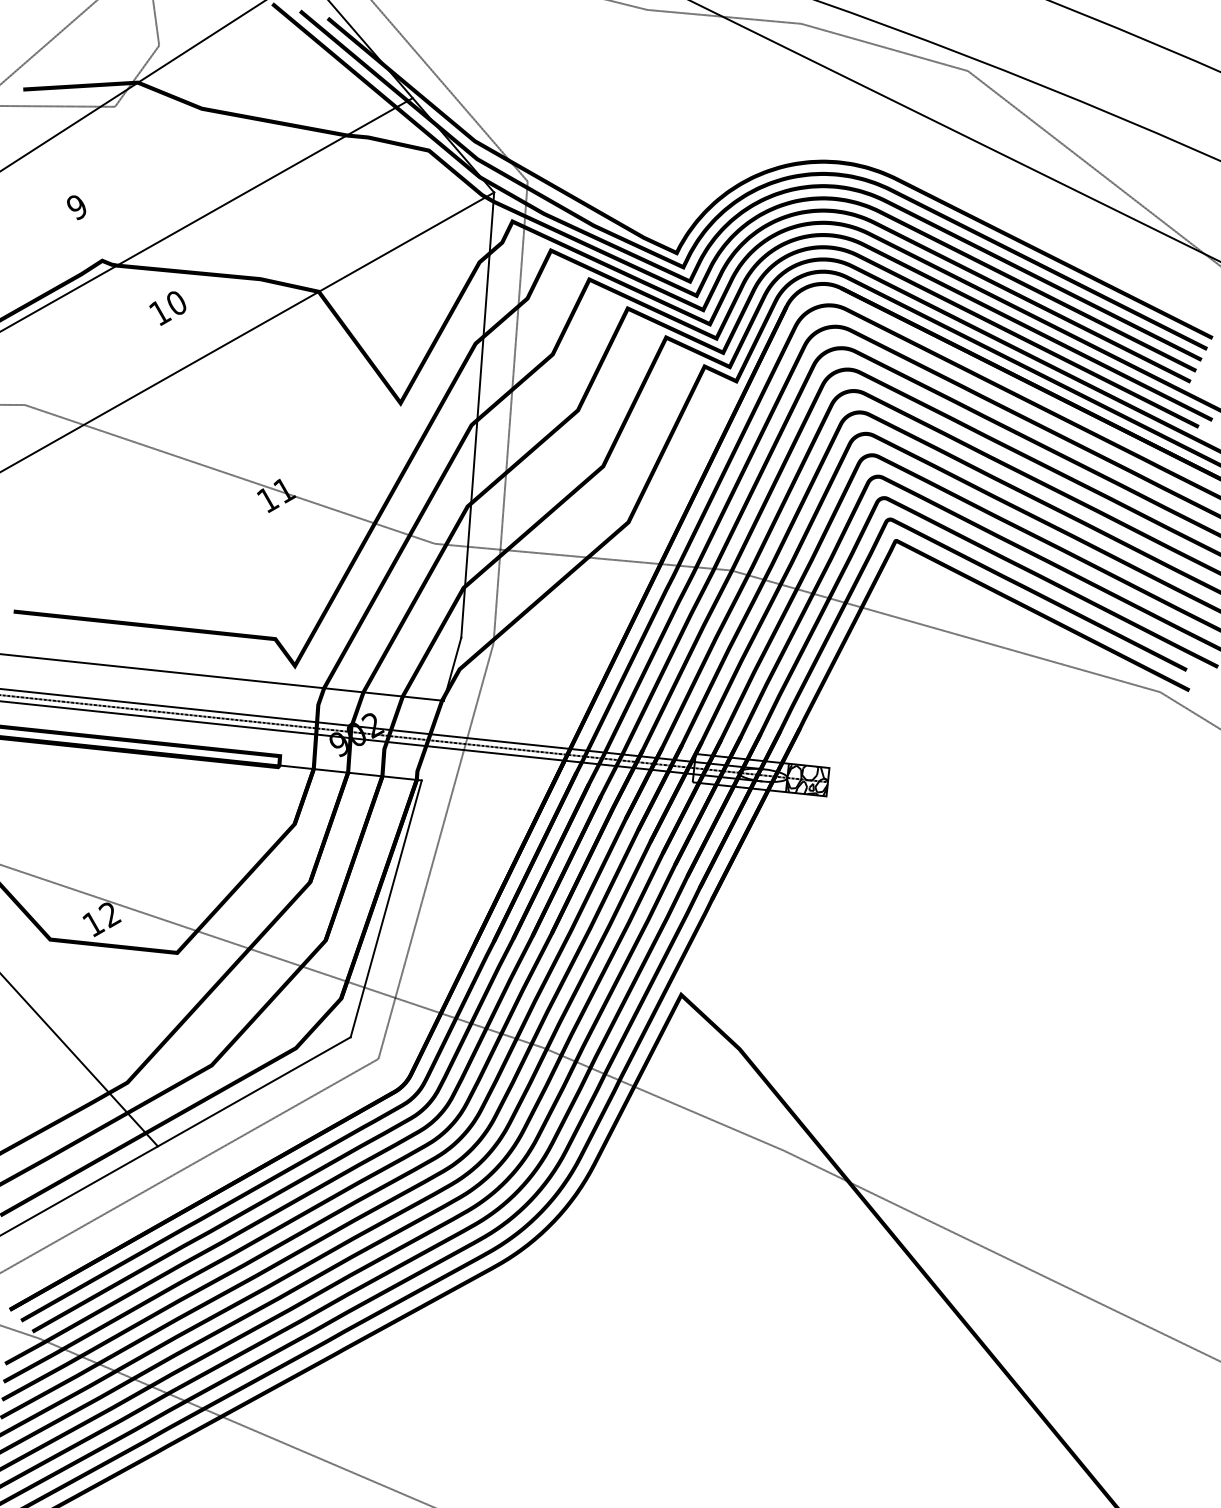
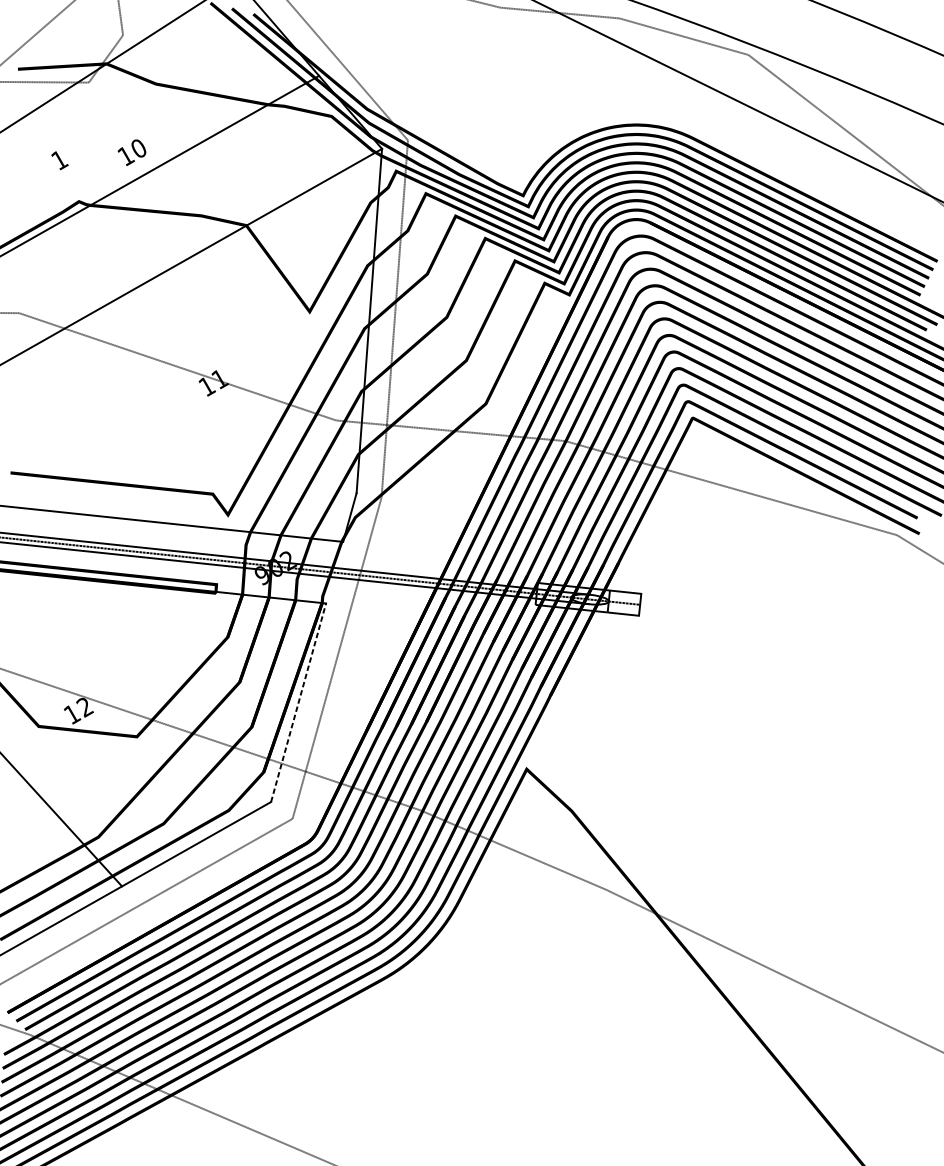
text: (77, 207) -> (59, 160), 9 -> 1
text: (167, 308) -> (131, 152), moved
hatch: (807, 780) -> (624, 603), removed
line: (386, 908) -> (298, 702), solid -> dashed

